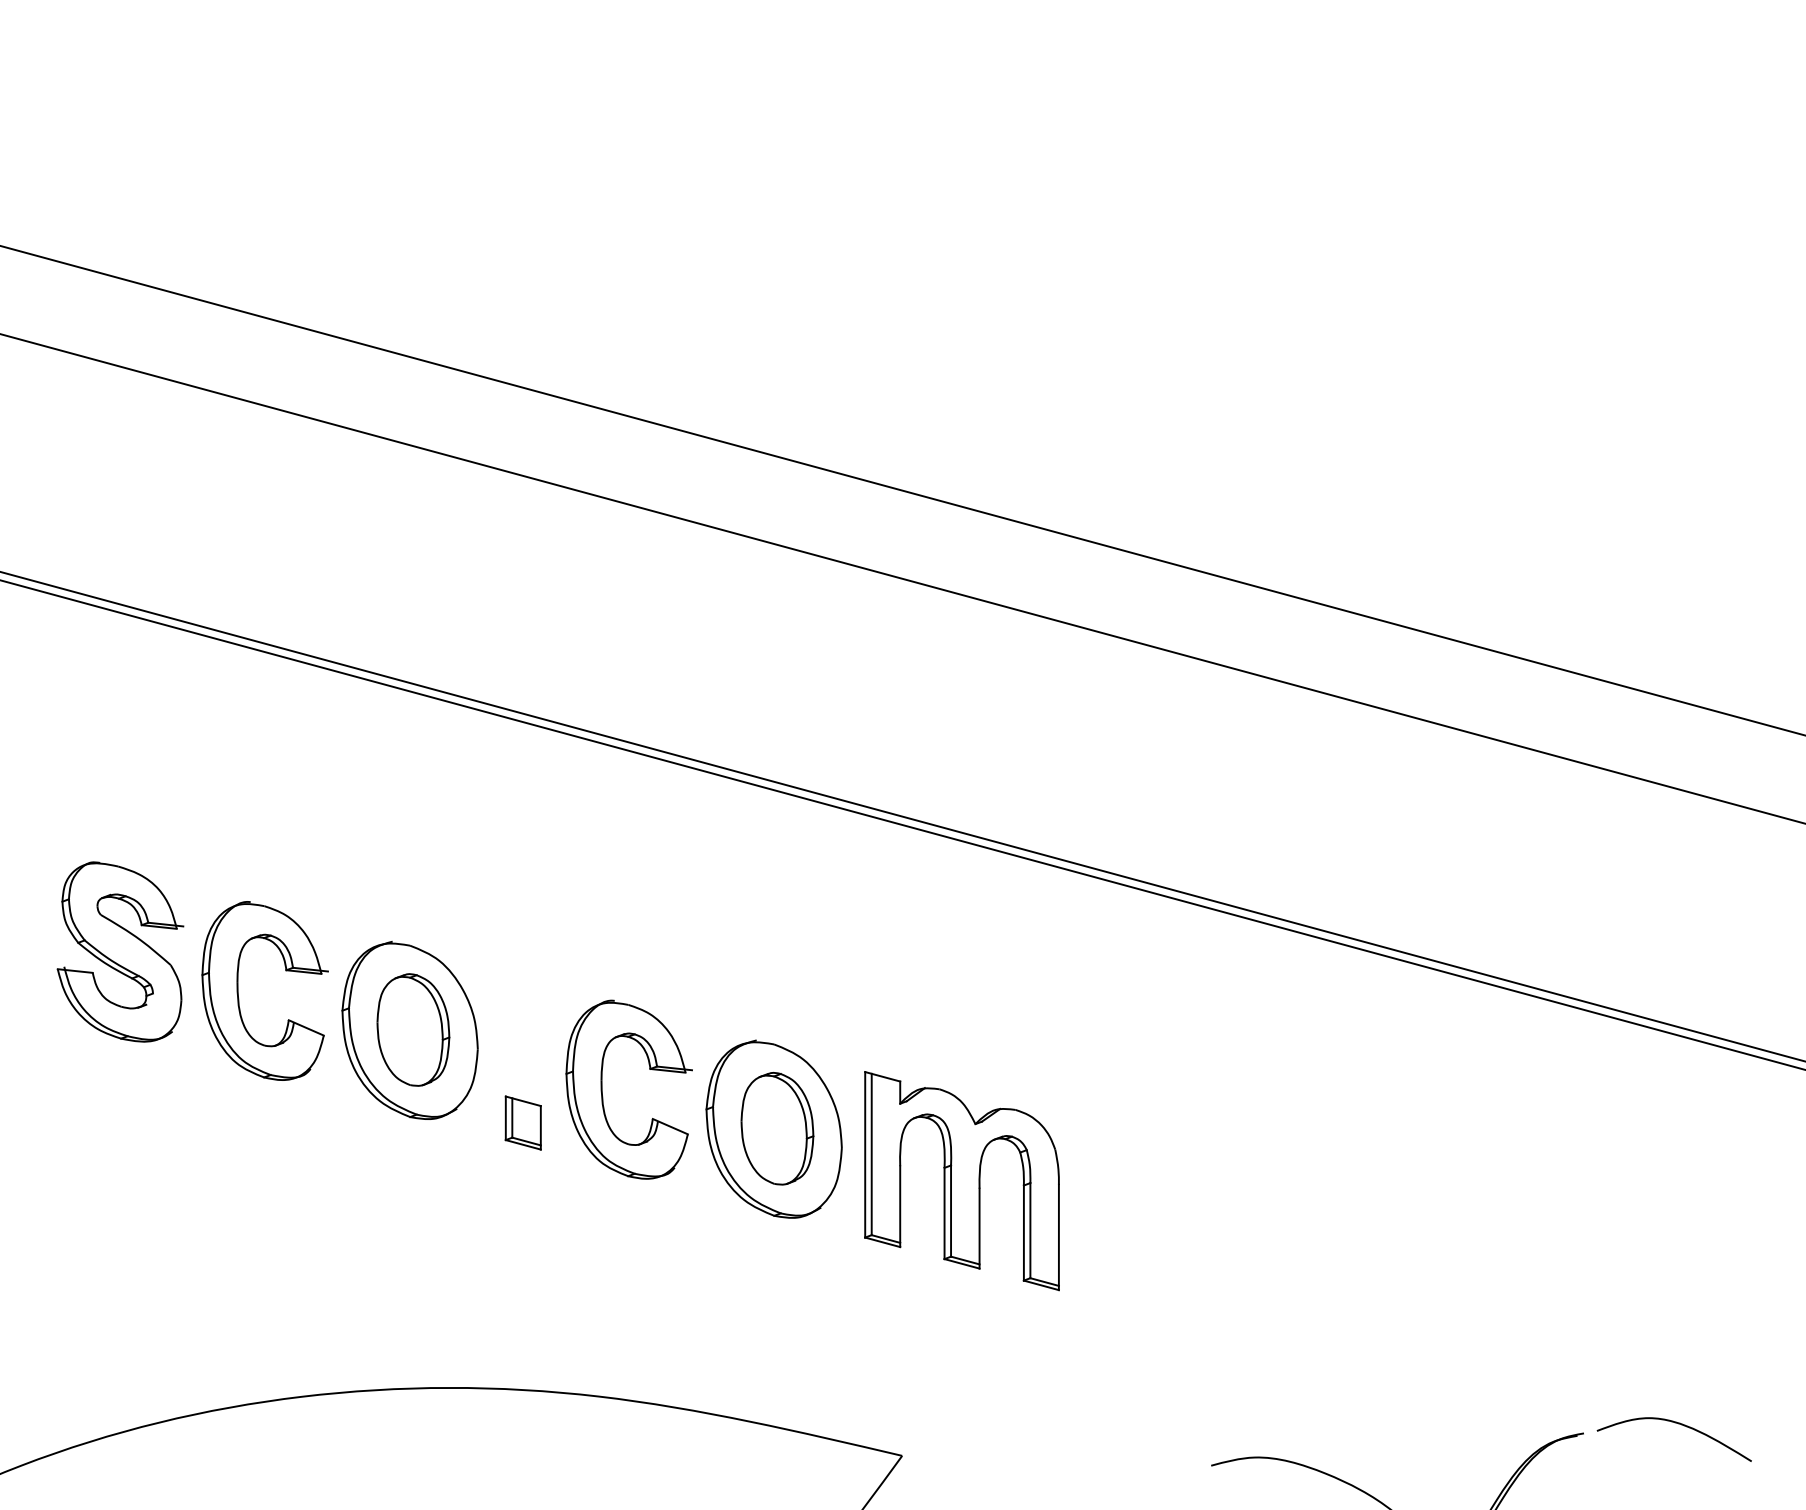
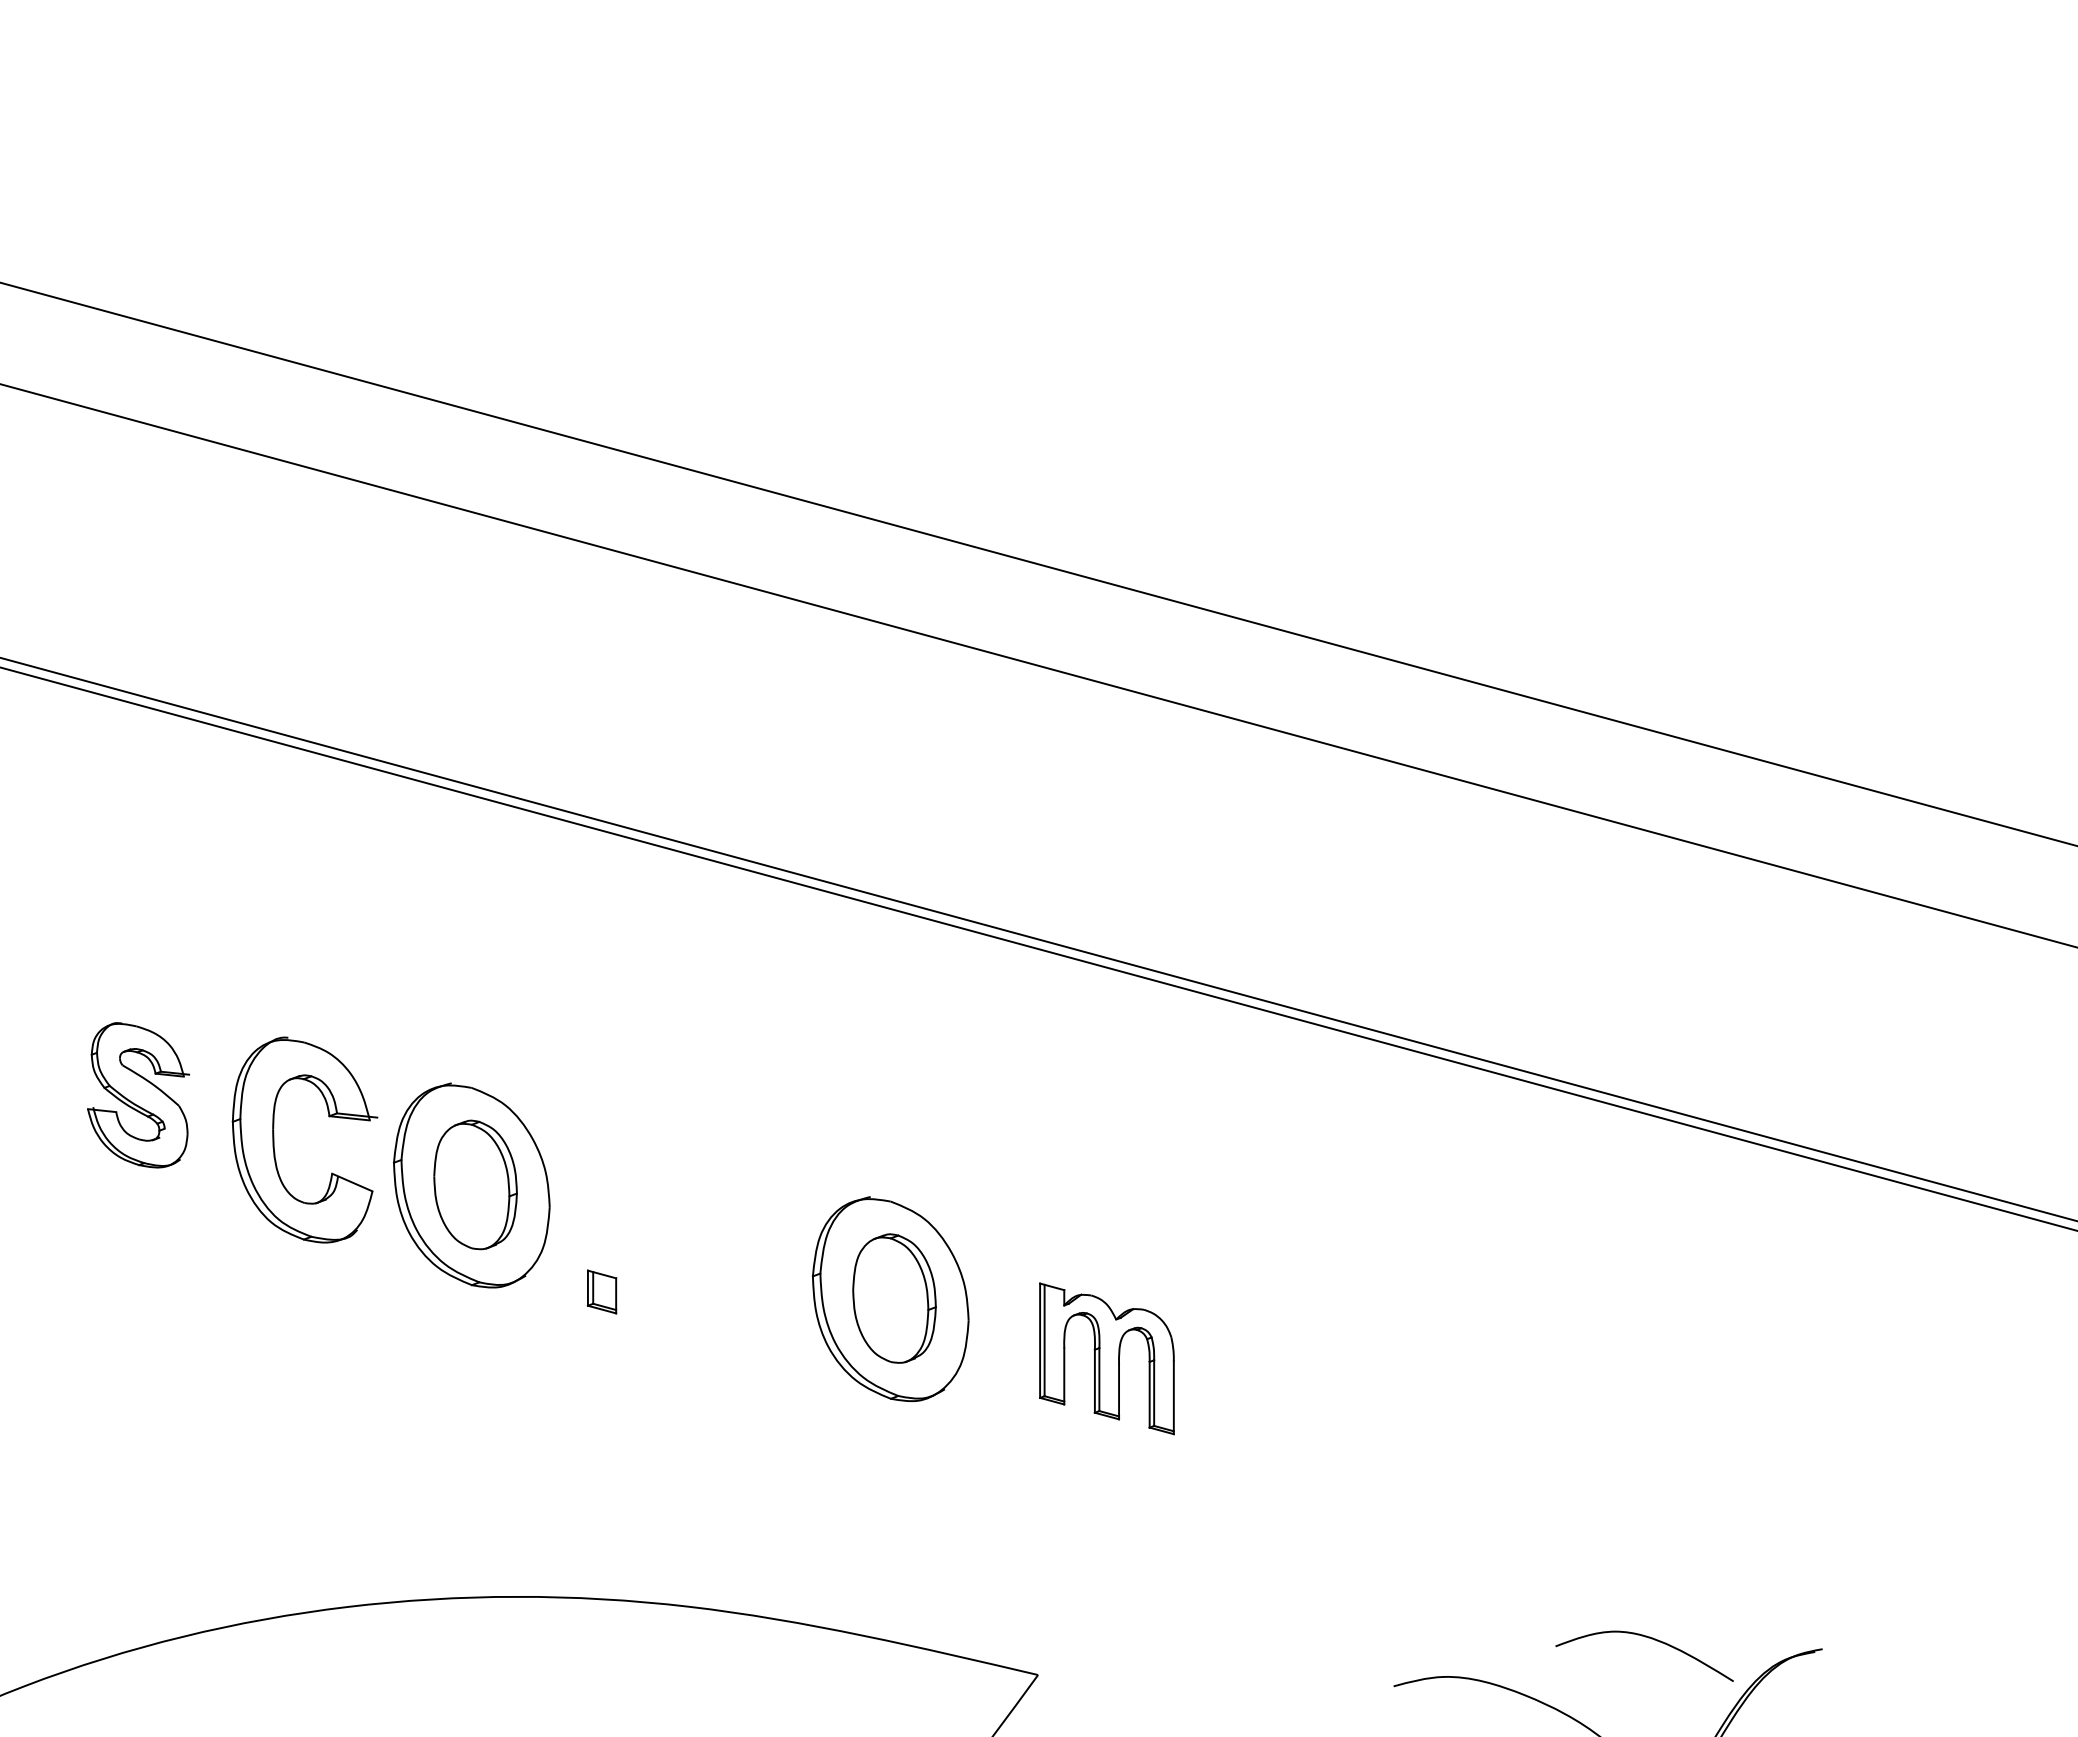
part: (120, 952) -> (138, 1095), size x0.7
part: (602, 1089) -> (693, 1253), removed
part: (522, 1122) -> (601, 1291), size x0.7
part: (961, 1180) -> (1106, 1358), size x0.6
curve: (1677, 1424) -> (1648, 1638), moved

